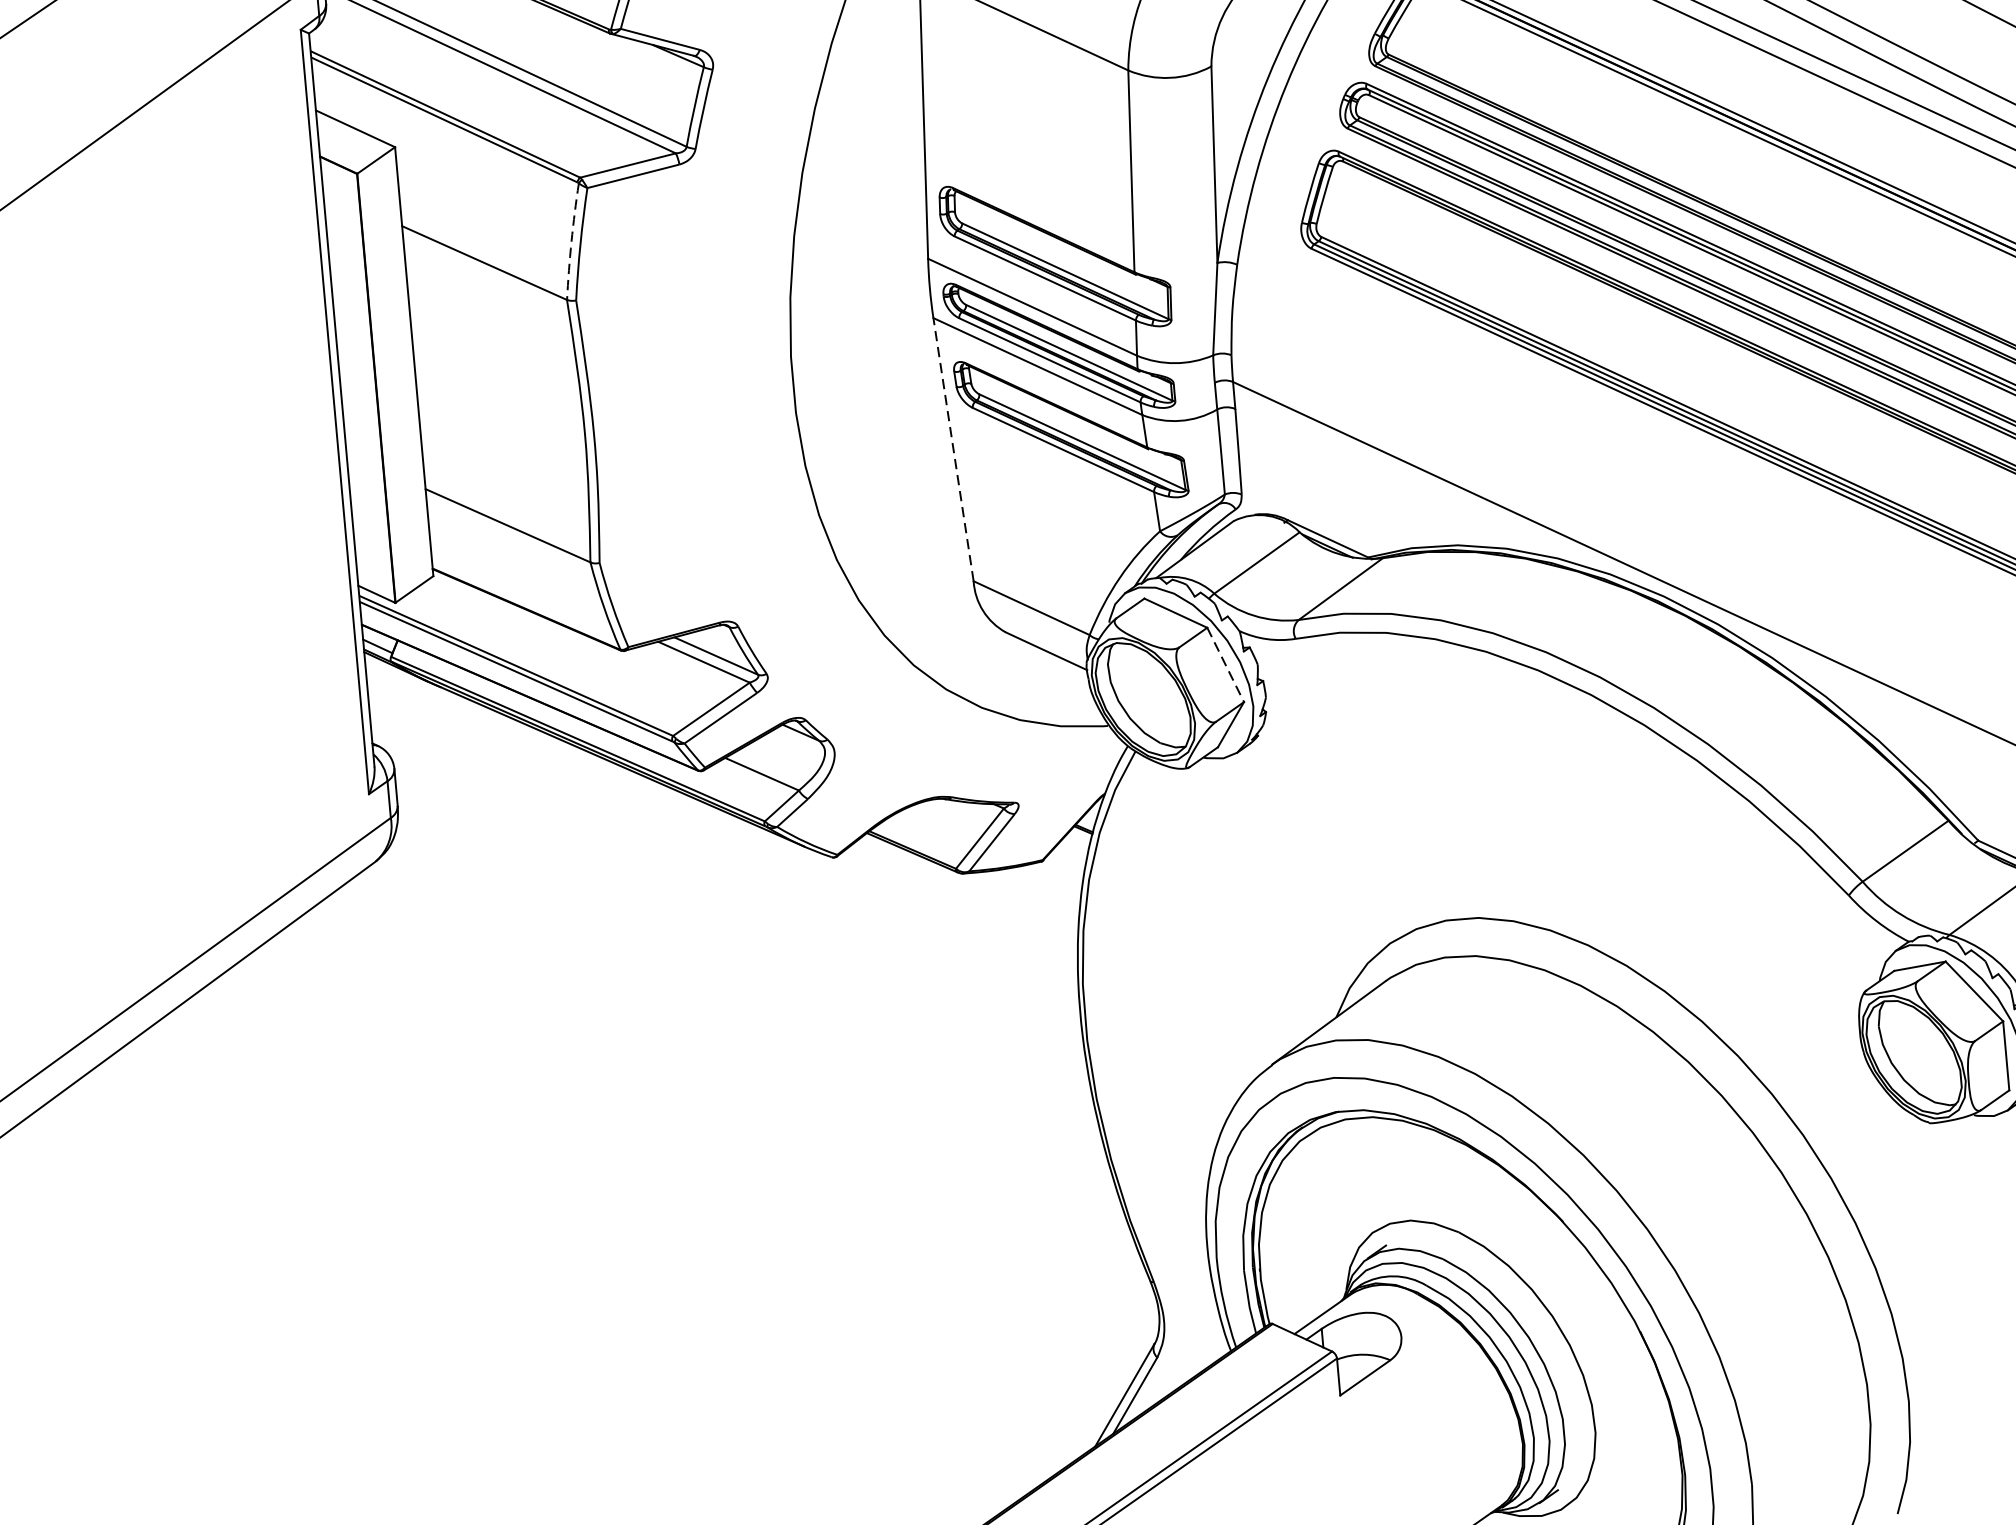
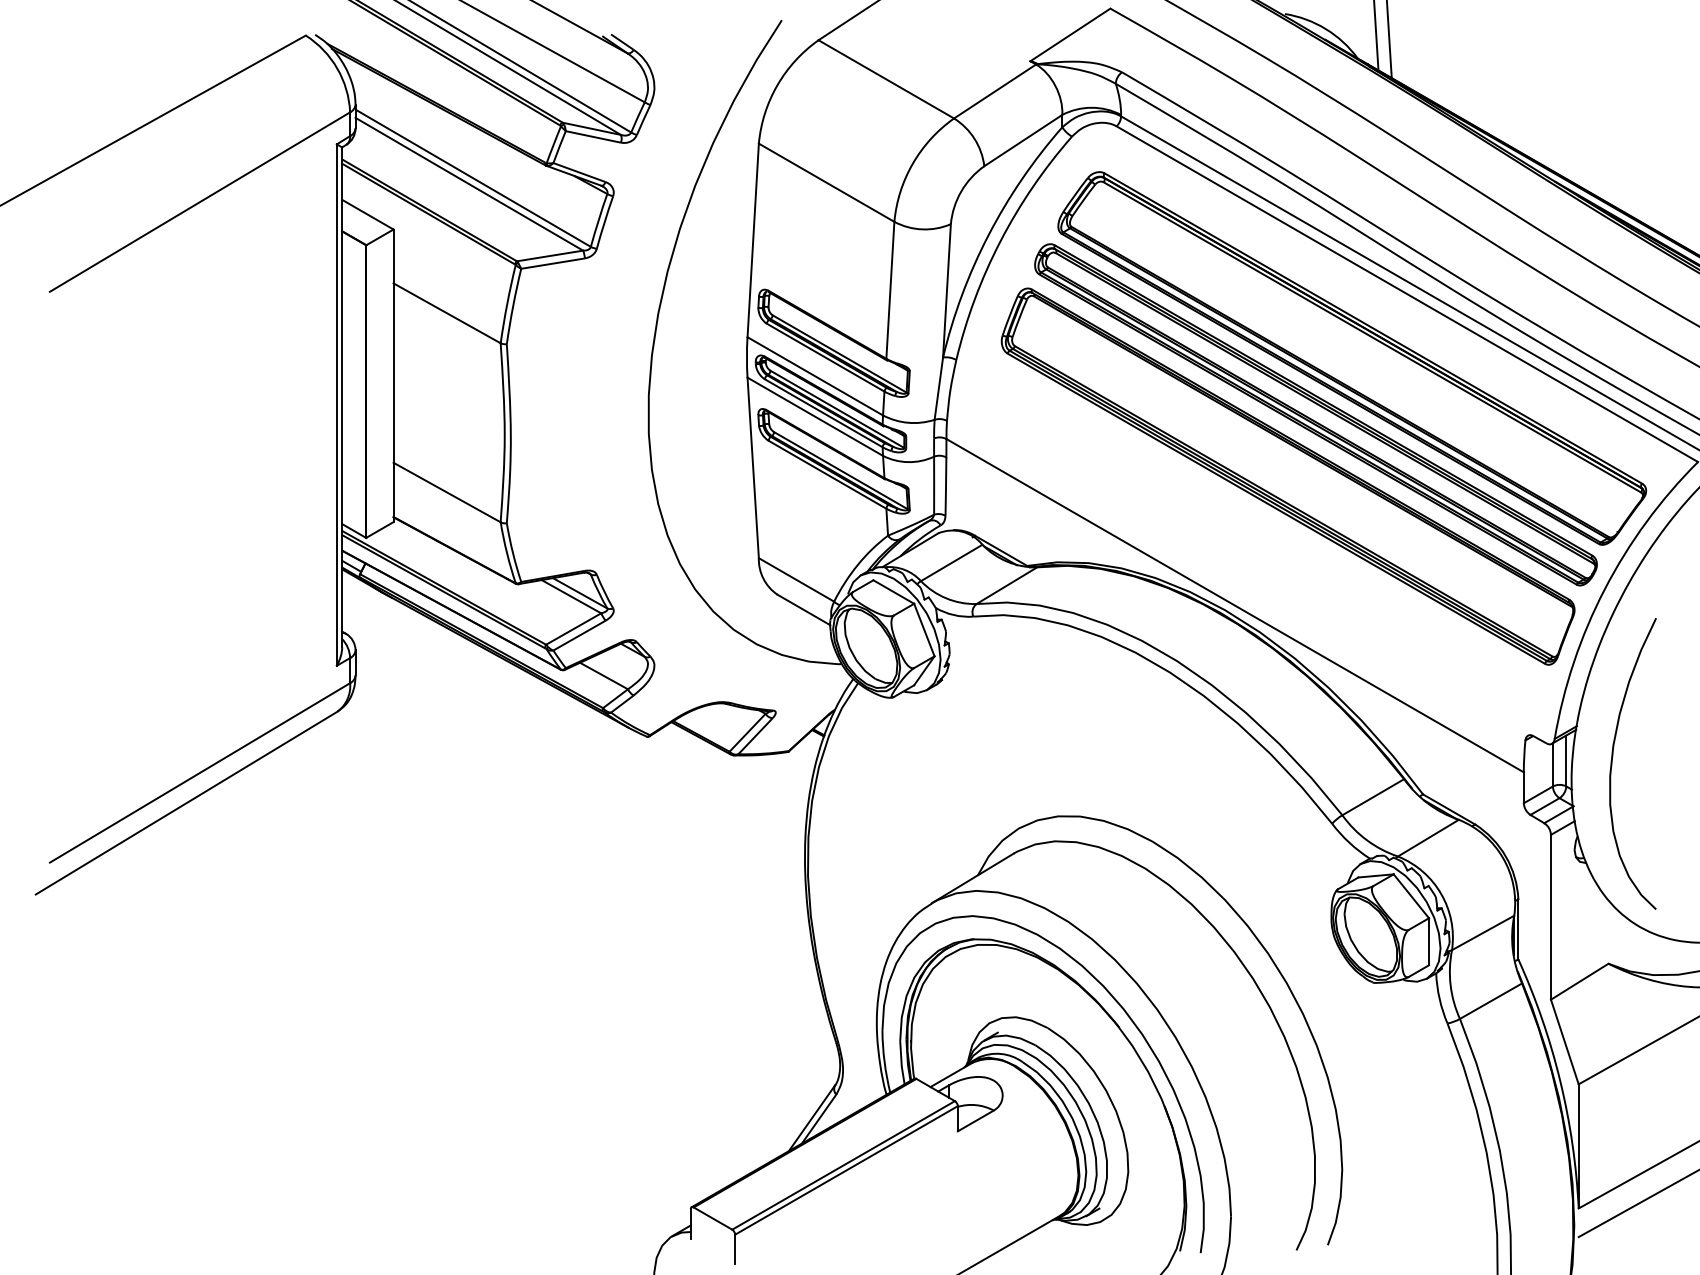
arc: (571, 242) -> (507, 304), dashed -> solid
line: (953, 448) -> (753, 467), dashed -> solid
line: (1225, 665) -> (924, 630), dashed -> solid

